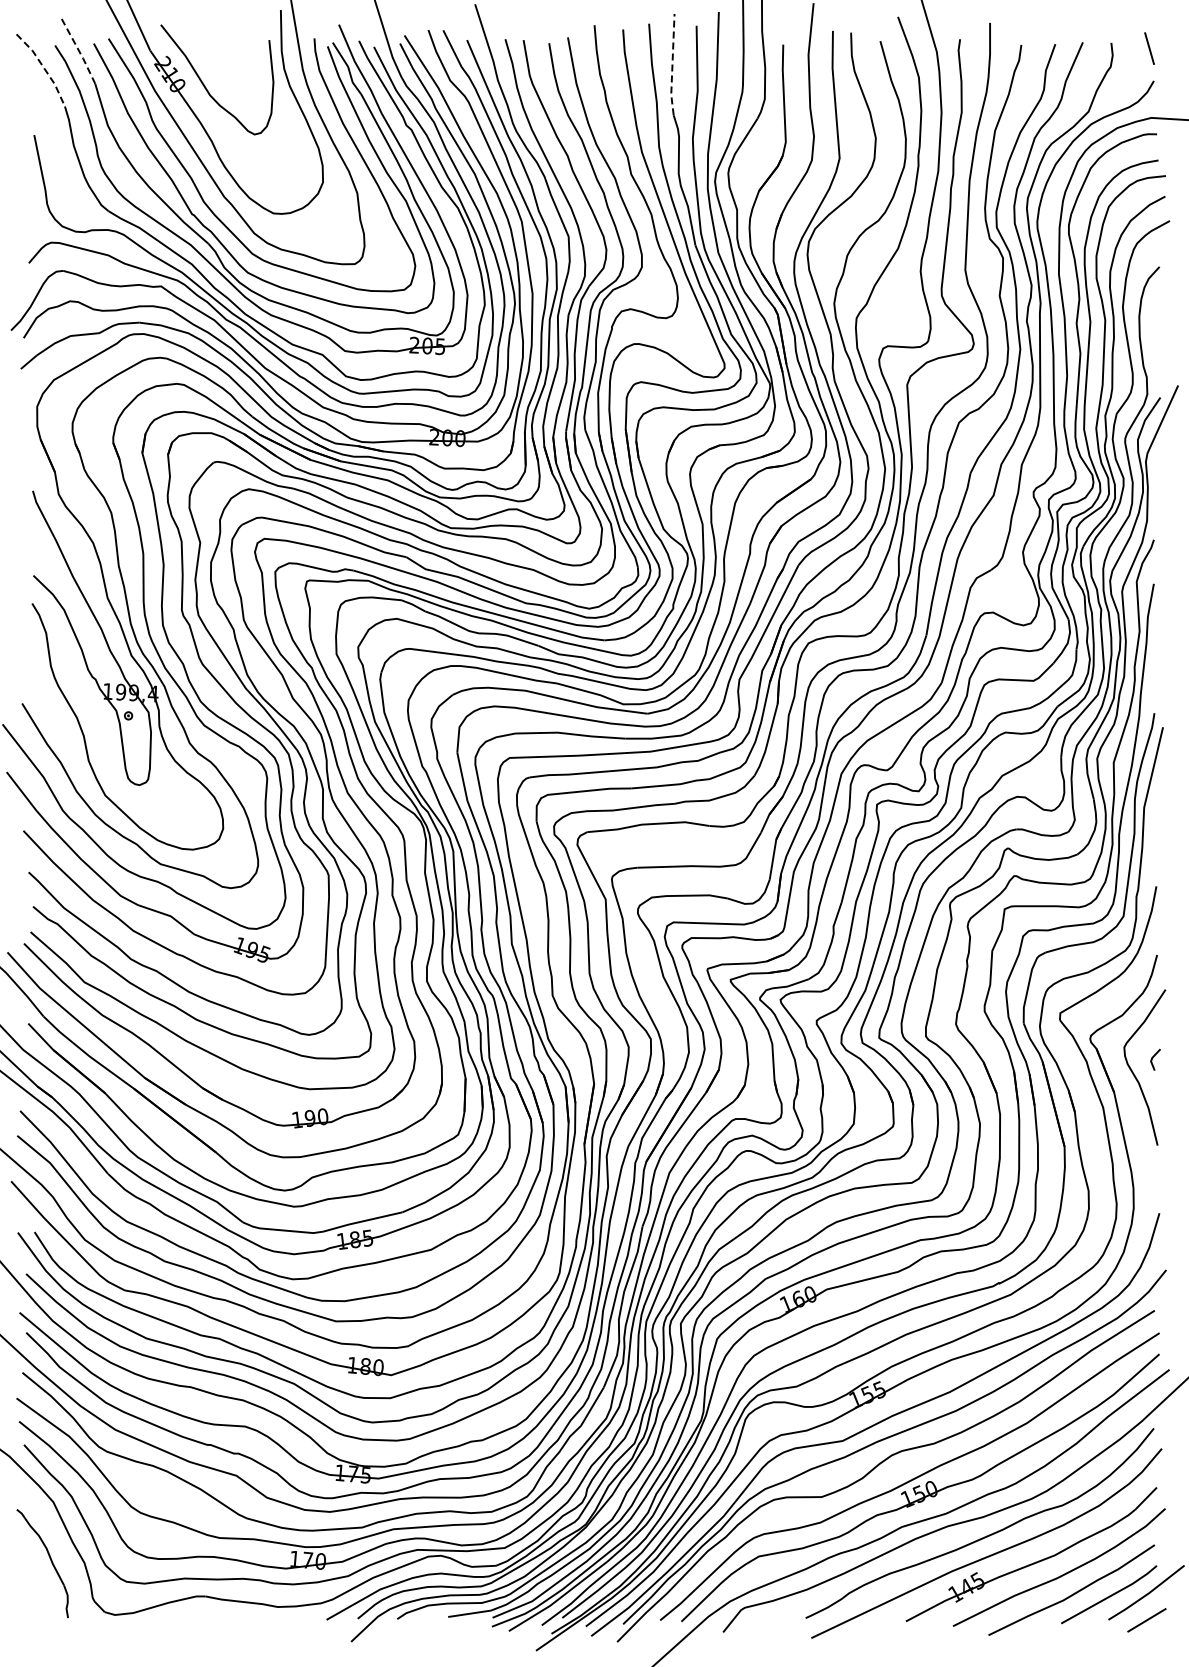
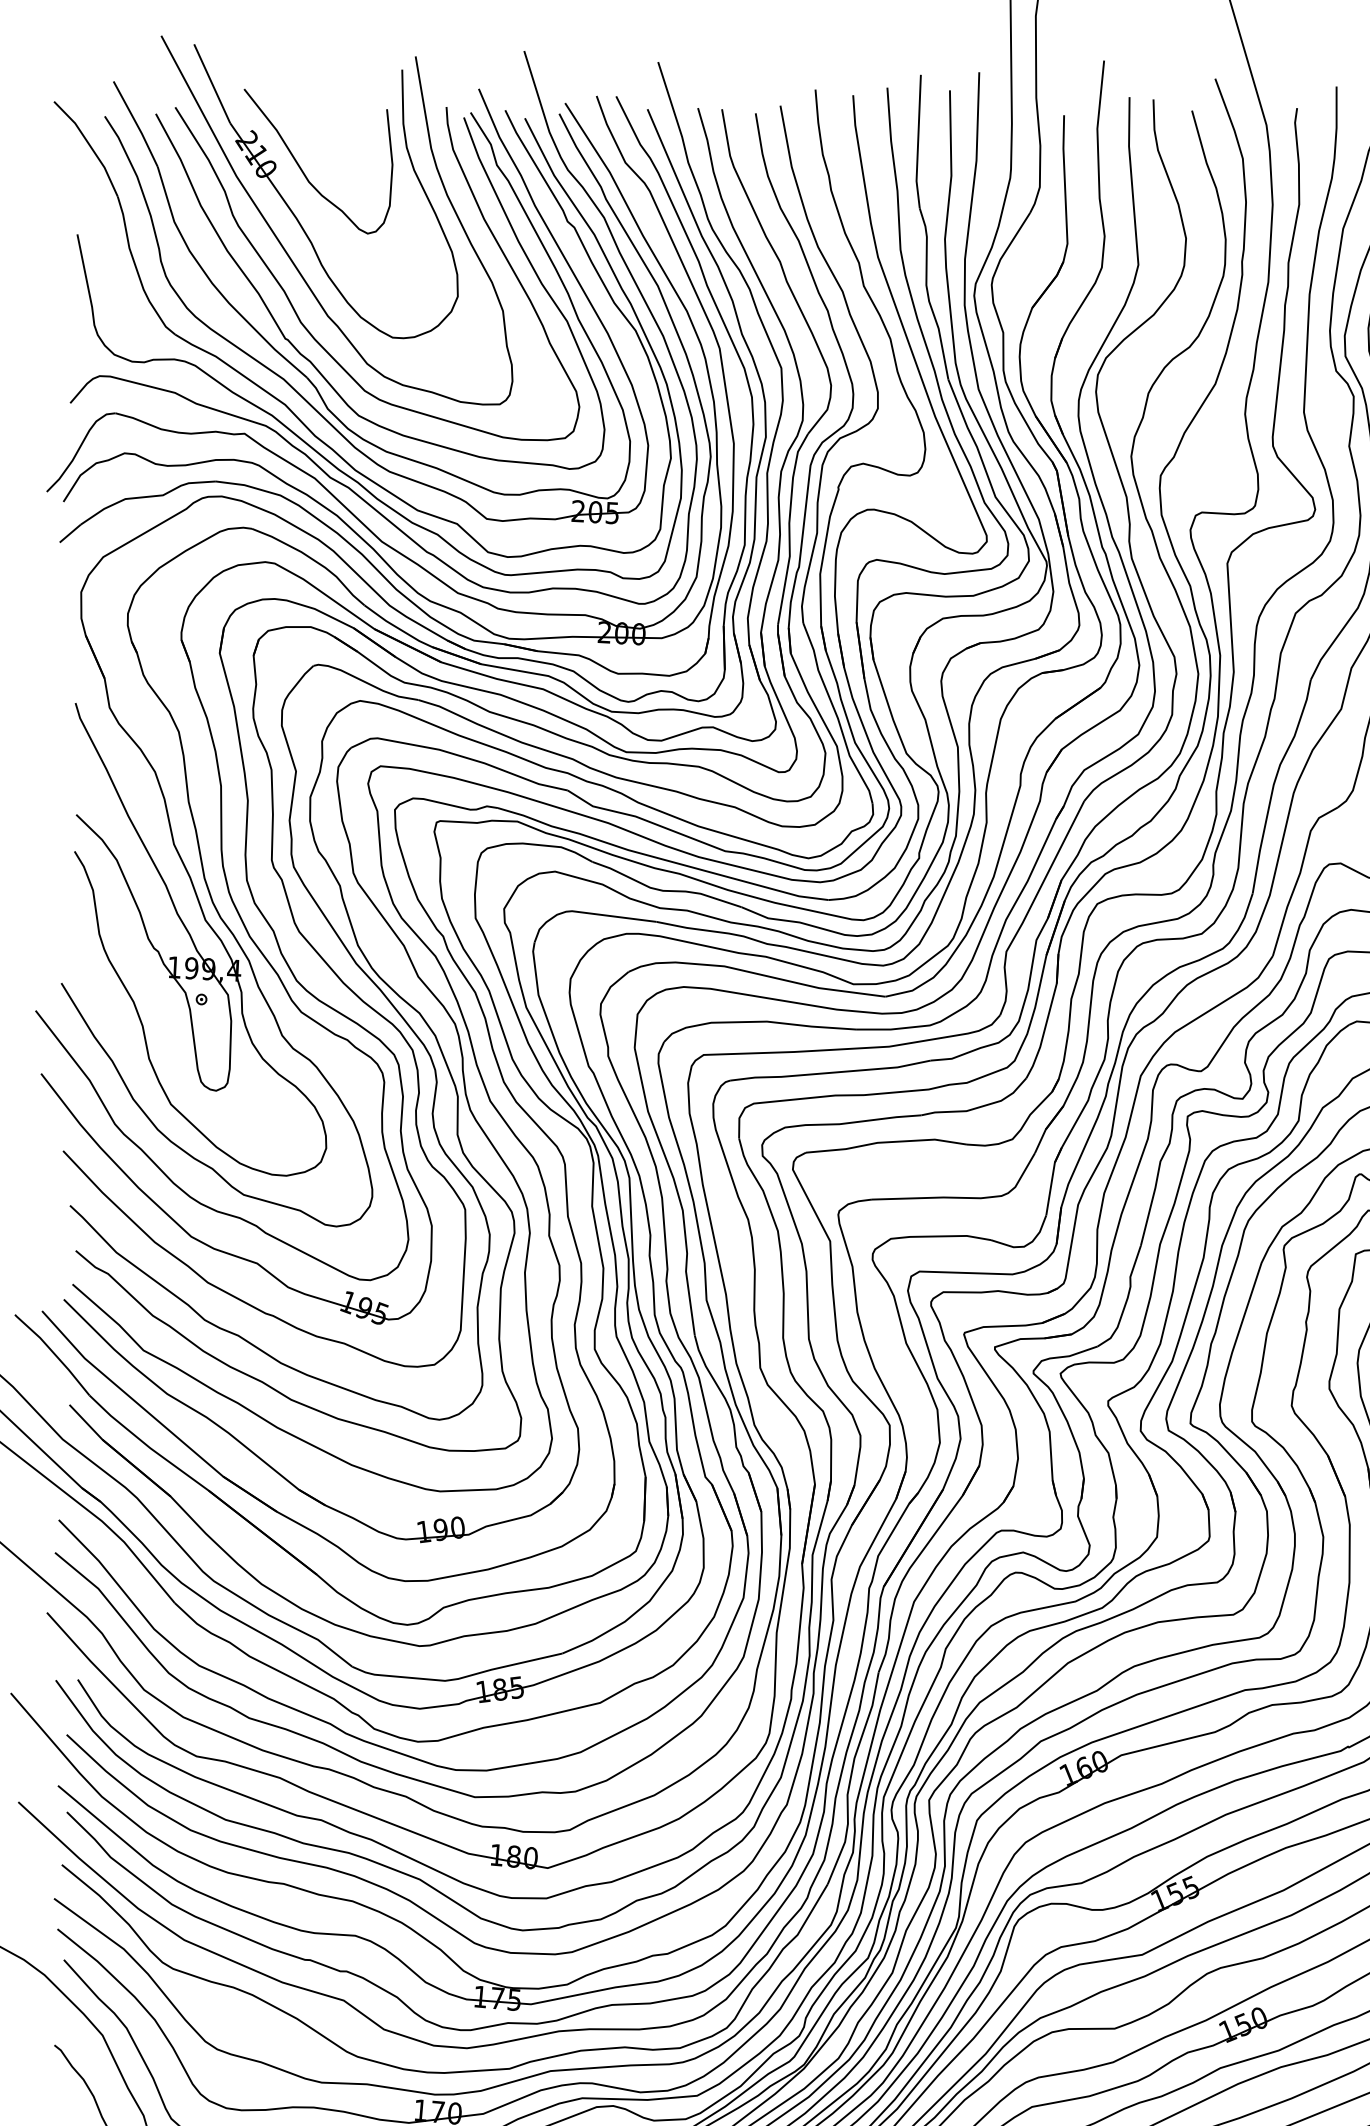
line: (79, 51) -> (136, 124), dashed -> solid
line: (672, 64) -> (918, 141), dashed -> solid
line: (44, 68) -> (90, 146), dashed -> solid

